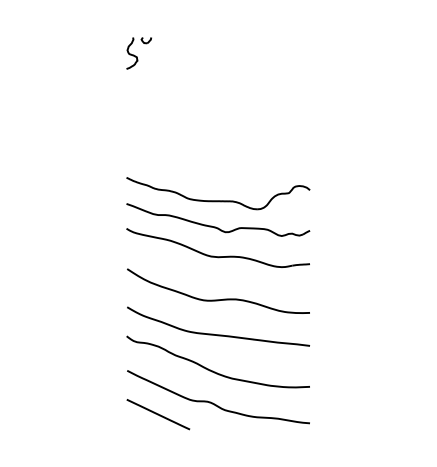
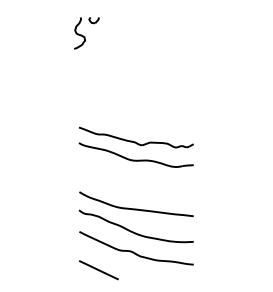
part: (138, 53) -> (86, 33), size x1.6
part: (218, 192) -> (136, 120), removed
curve: (218, 298) -> (136, 186), removed
line: (157, 415) -> (98, 270), moved

